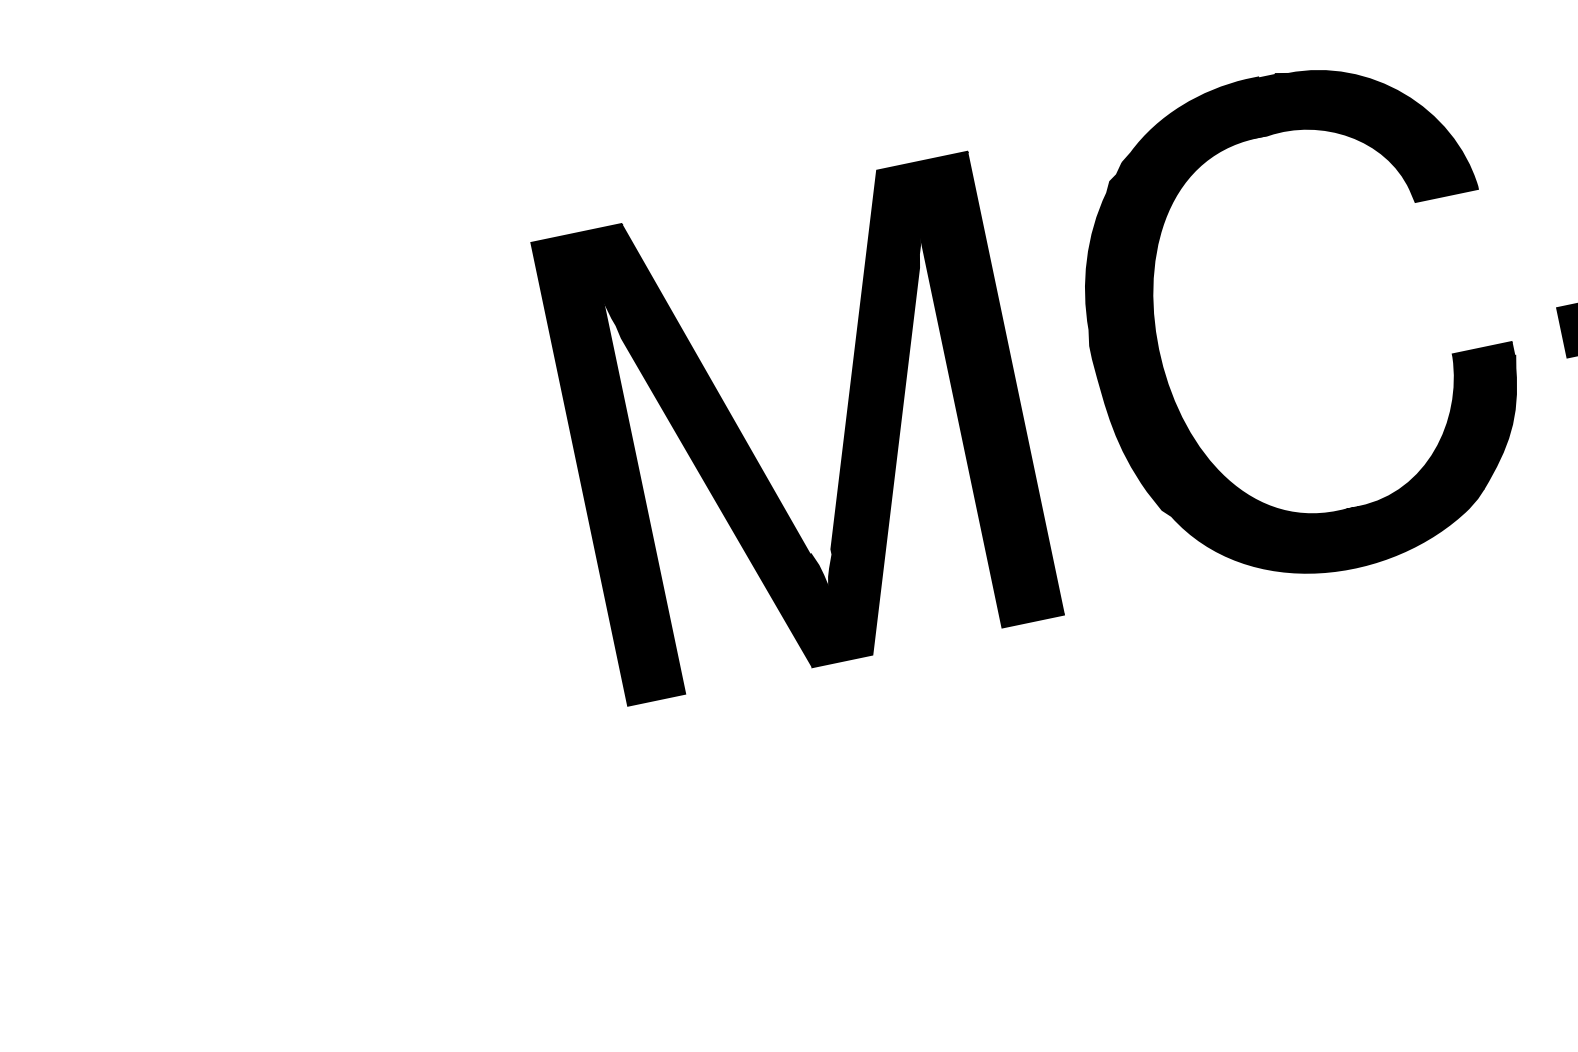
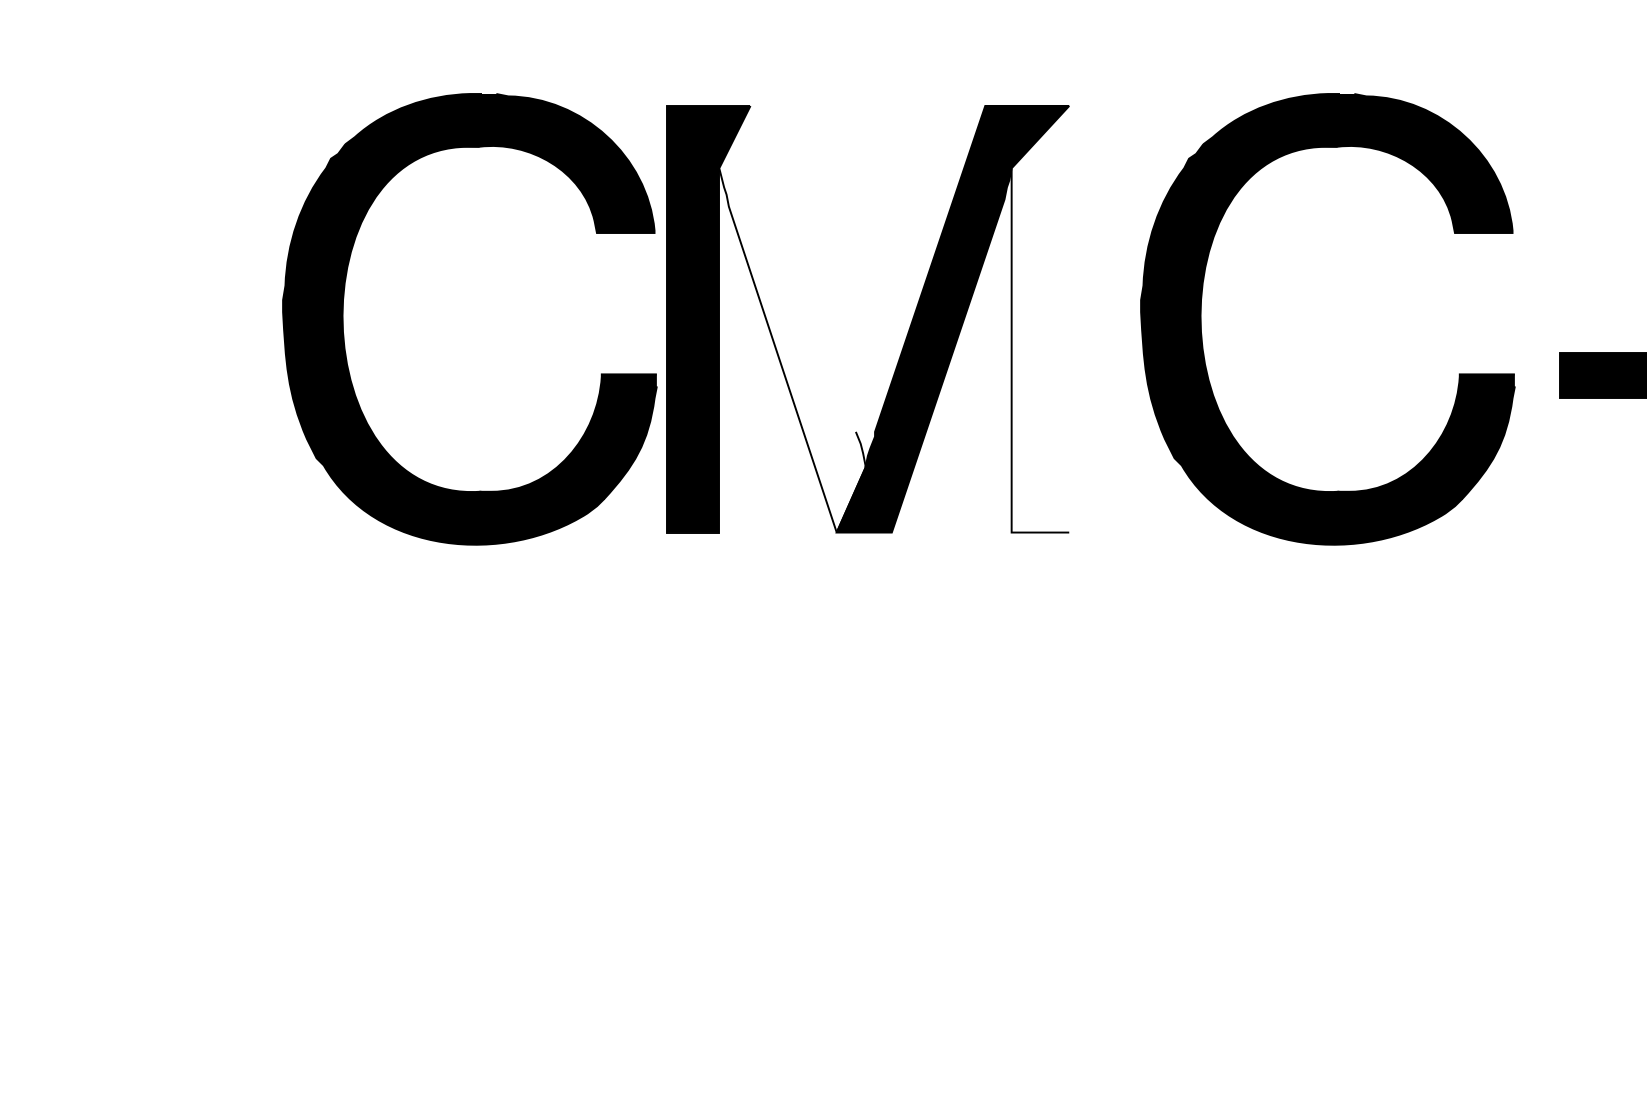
fill: (985, 388) -> (1040, 318), removed
fill: (716, 444) -> (792, 318), removed
part: (233, 563) -> (344, 334), added

